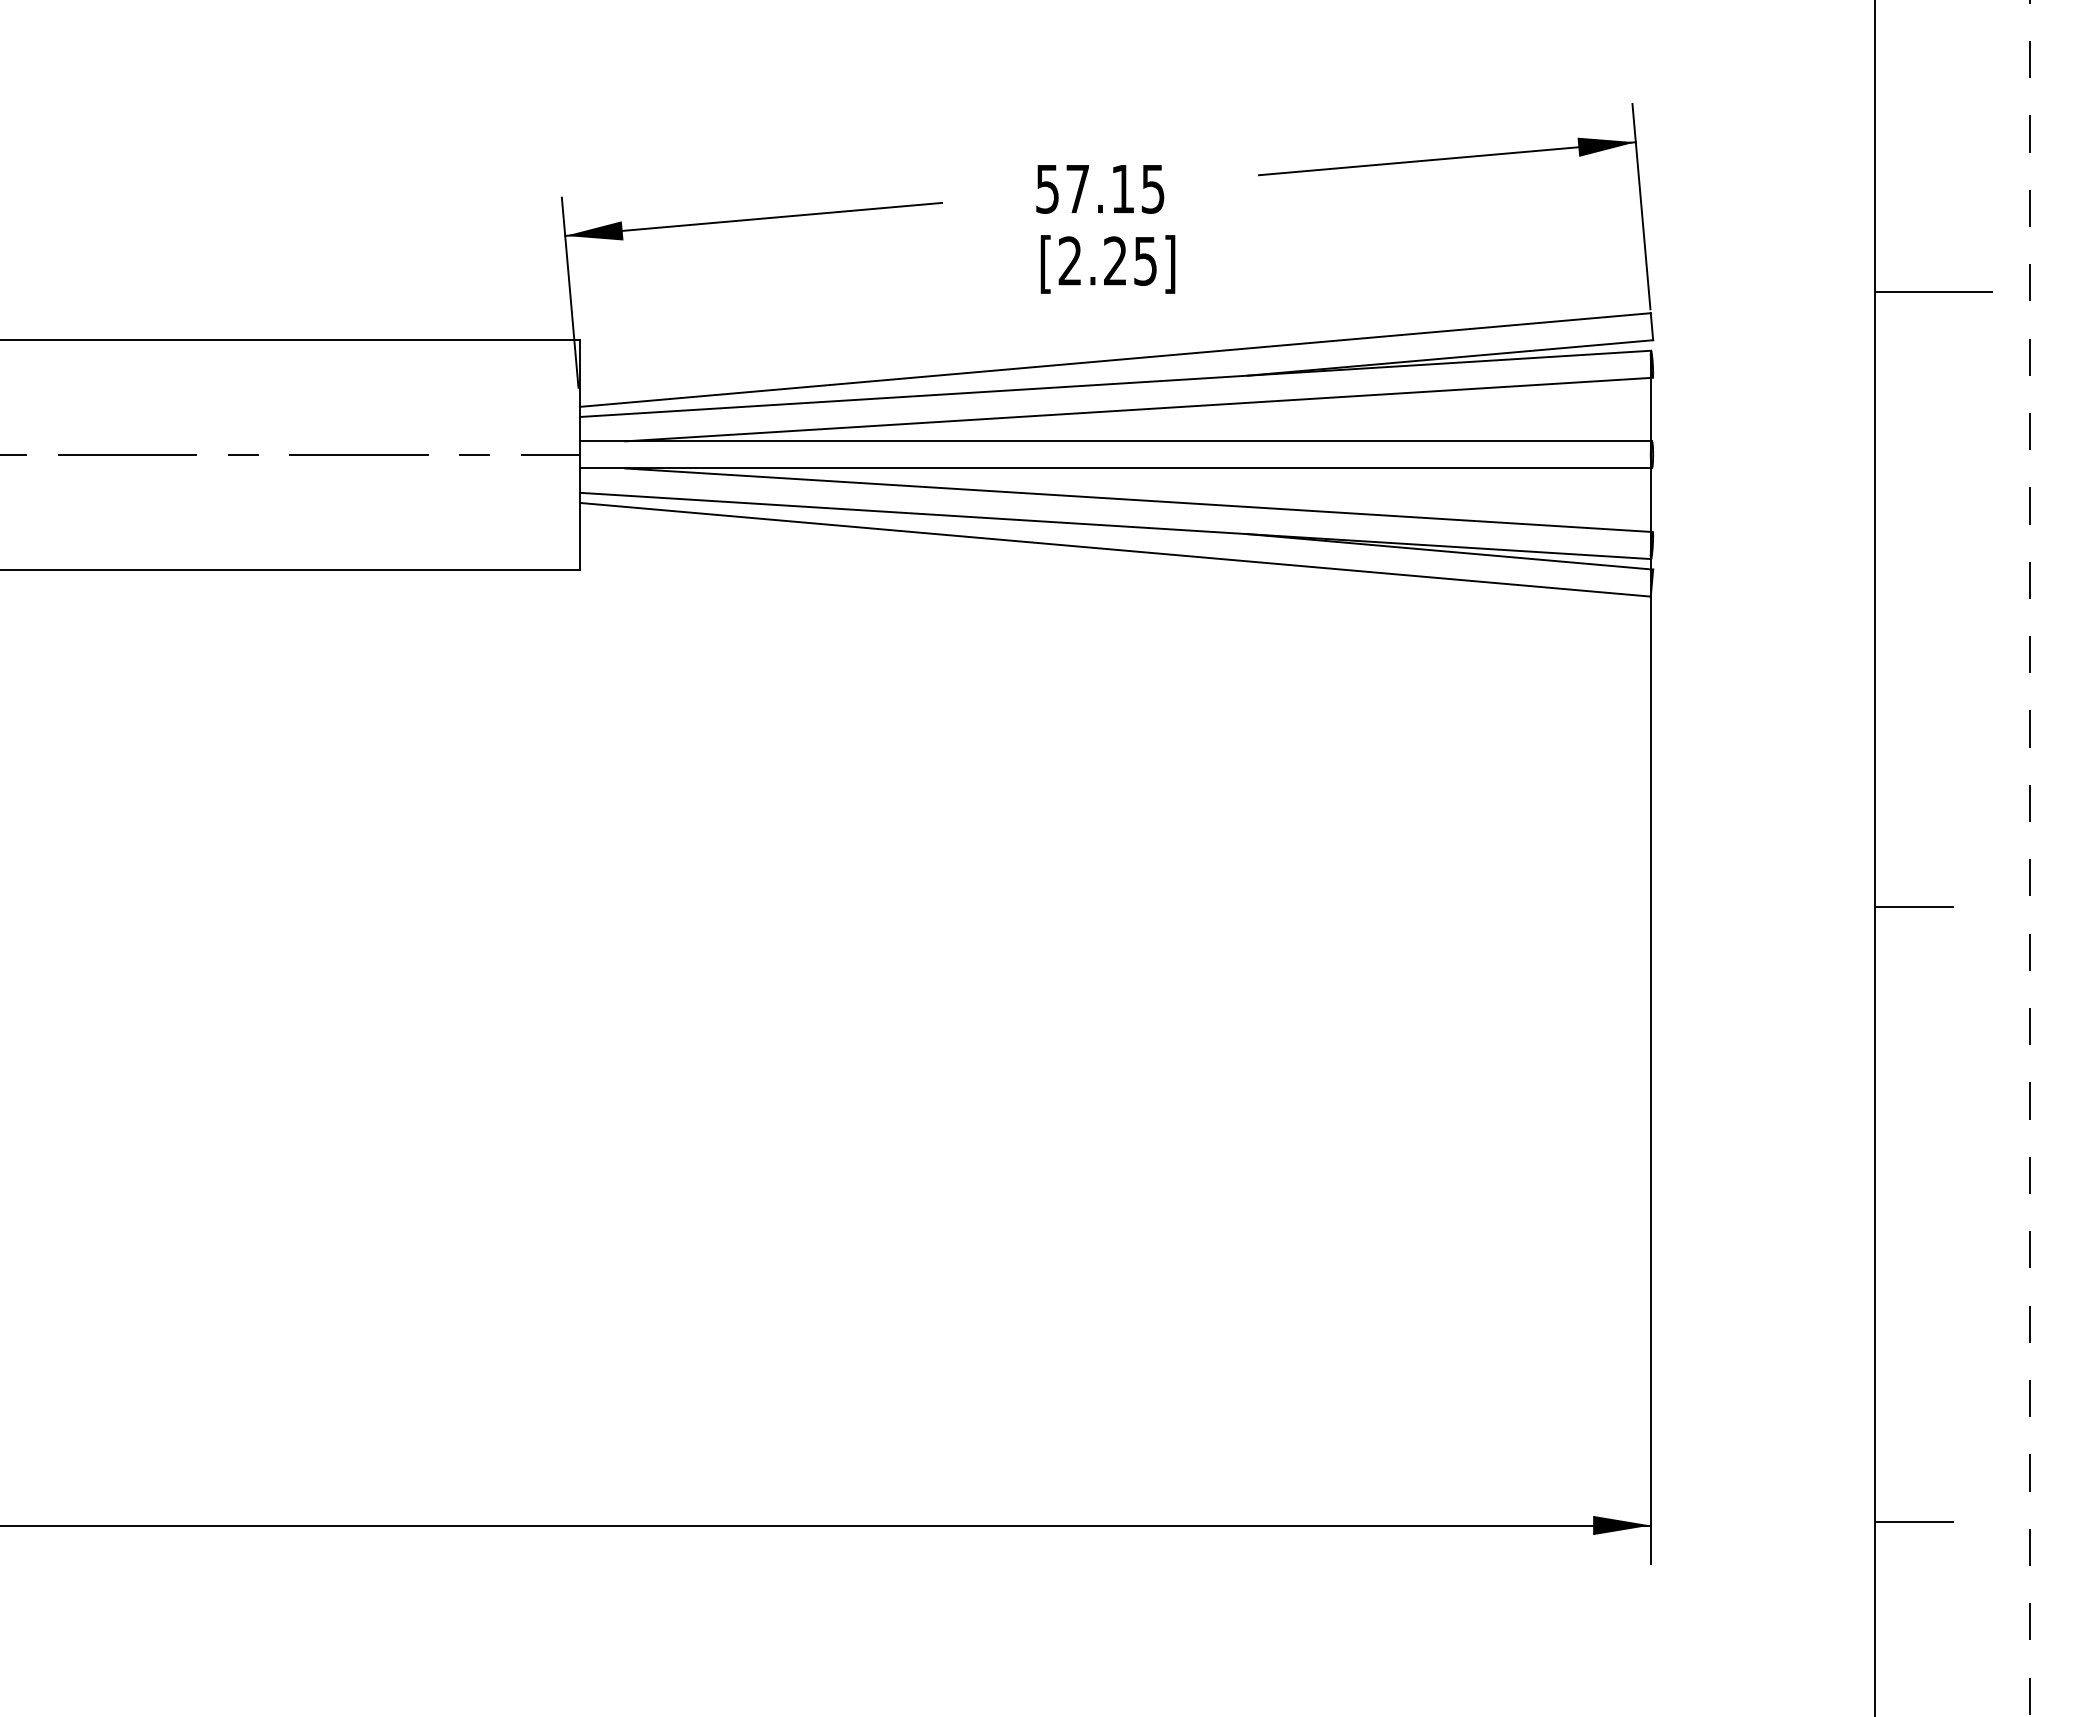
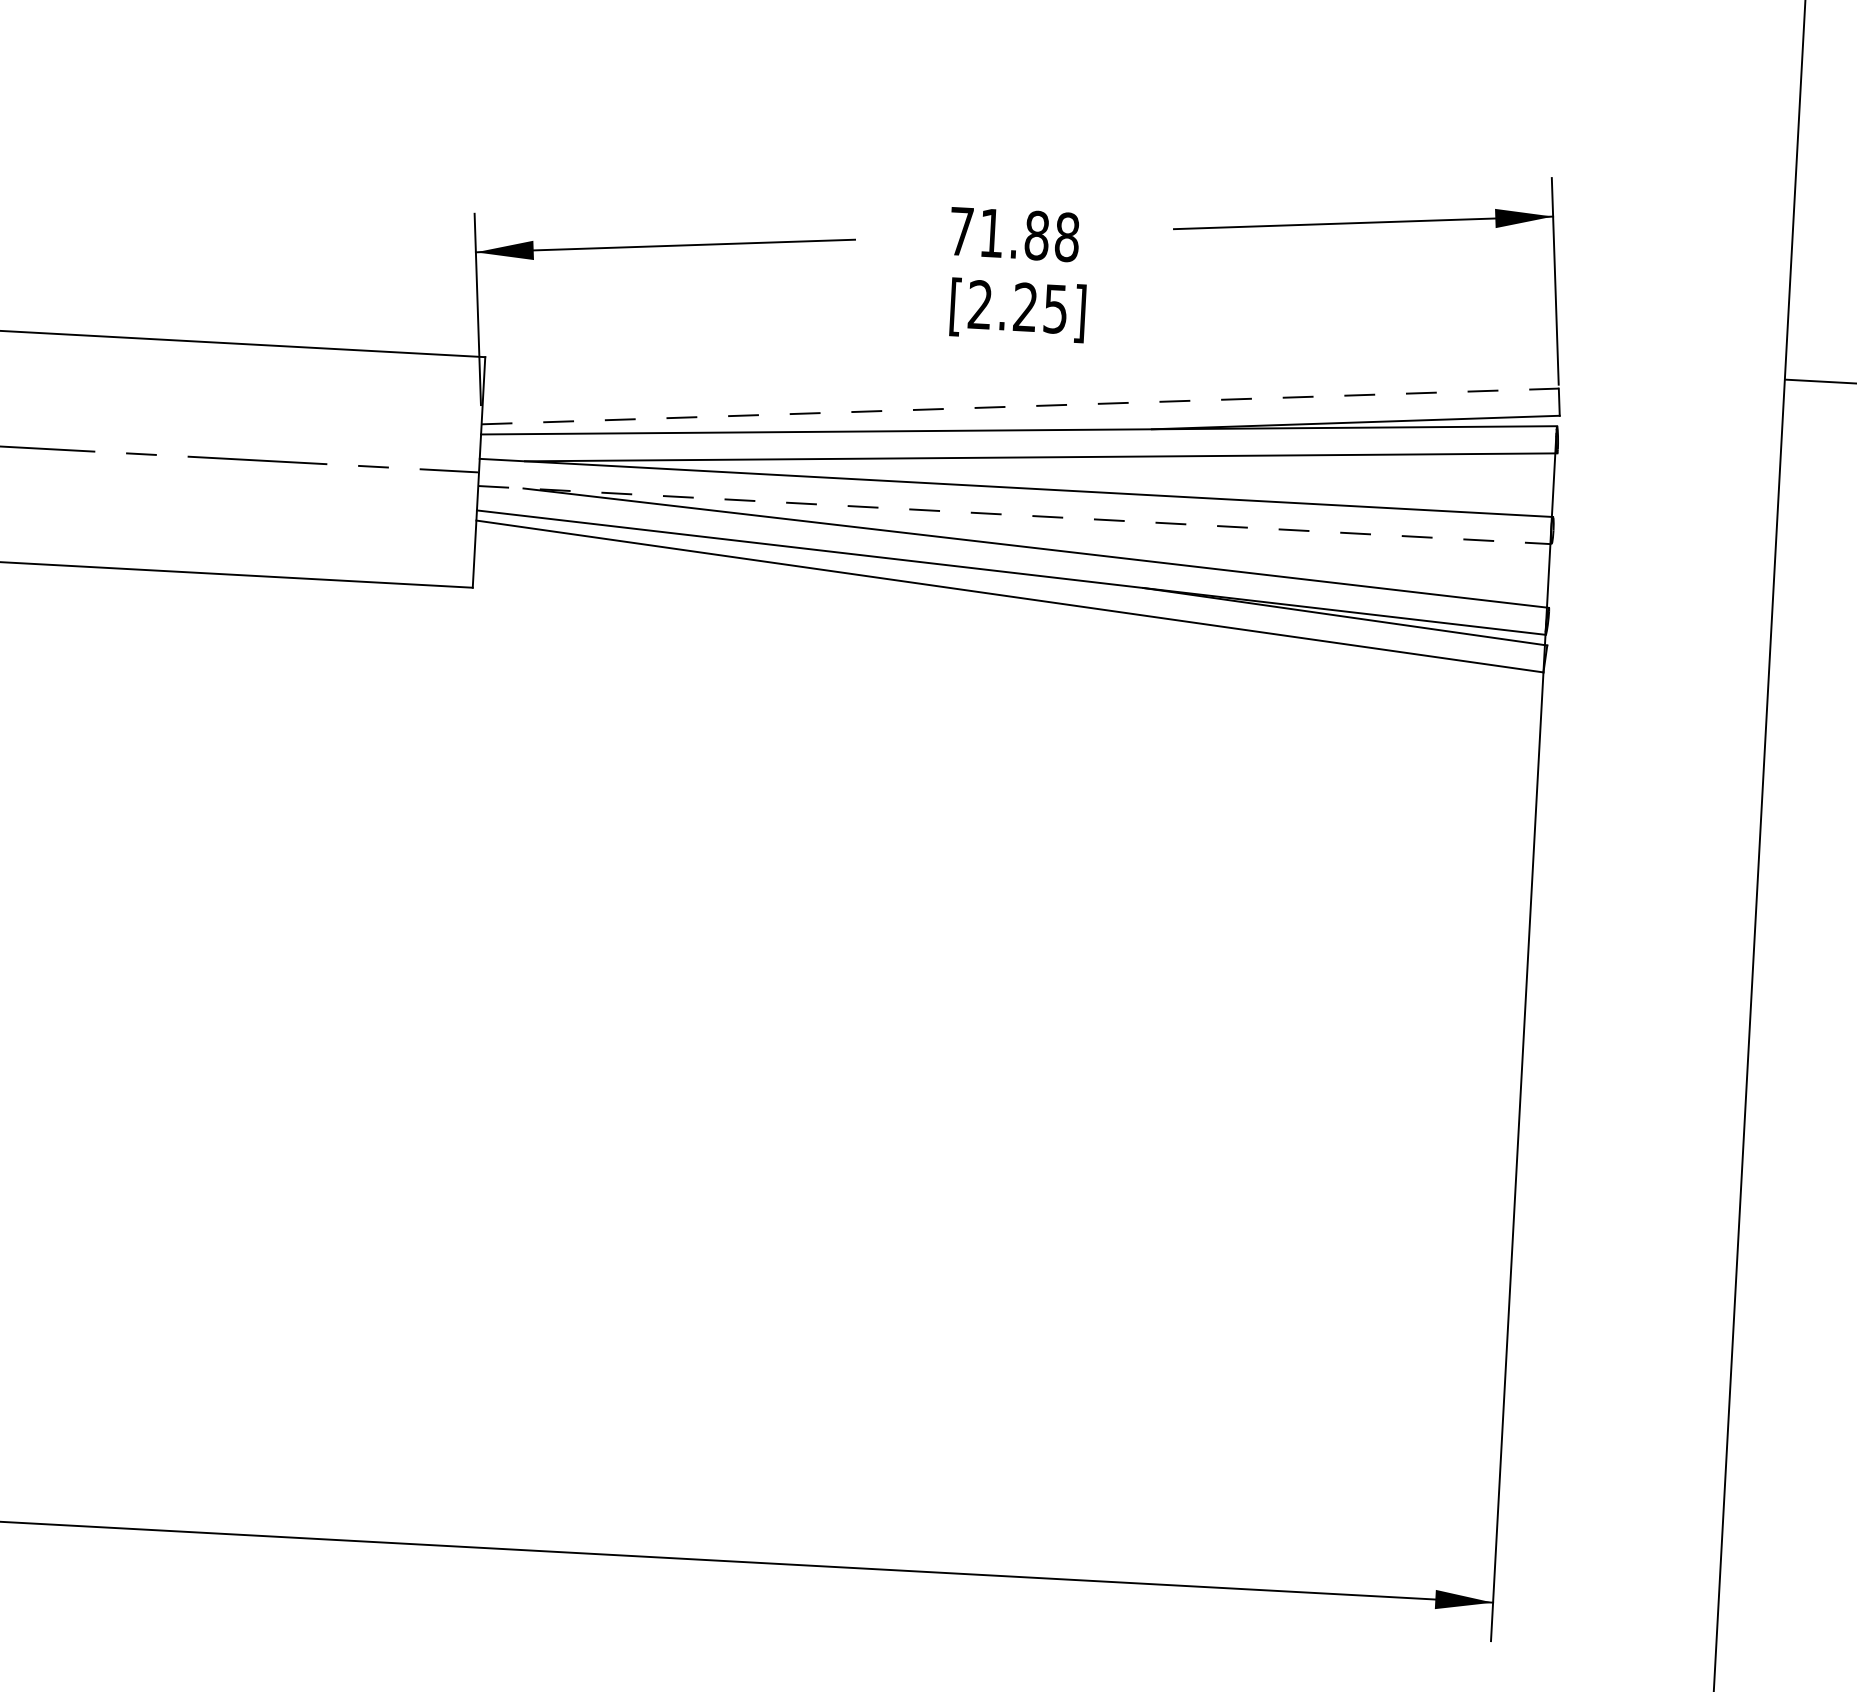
text: (1100, 188) -> (1014, 233), 57.15 -> 71.88
line: (1115, 360) -> (1020, 406), solid -> dashed
line: (1116, 468) -> (1015, 515), solid -> dashed
line: (1914, 906) -> (1790, 997), removed
line: (1914, 1521) -> (1757, 1612), removed

